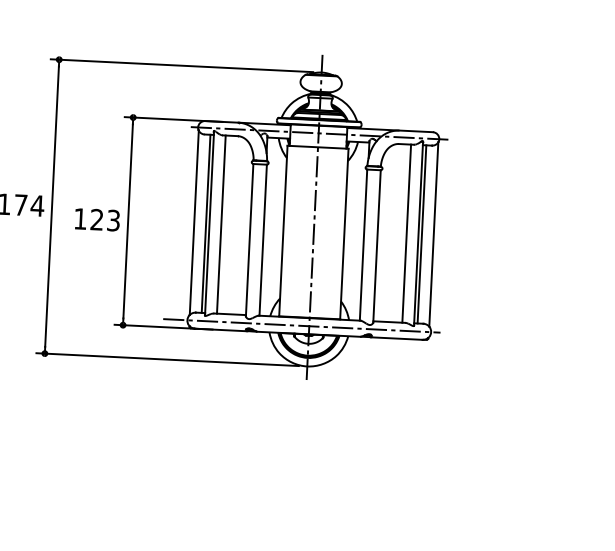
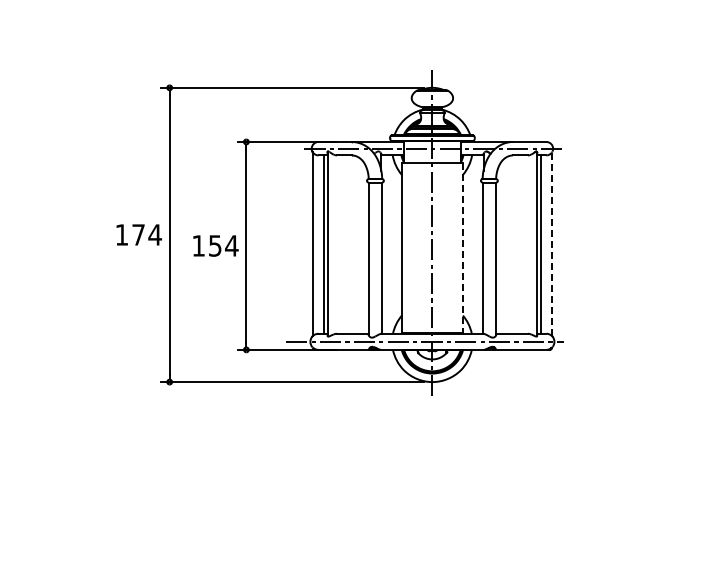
text: (105, 219) -> (223, 245), 123 -> 154
line: (221, 224) -> (339, 244), removed
line: (406, 233) -> (525, 244), removed
line: (434, 233) -> (552, 243), solid -> dashed
line: (343, 234) -> (462, 248), solid -> dashed

